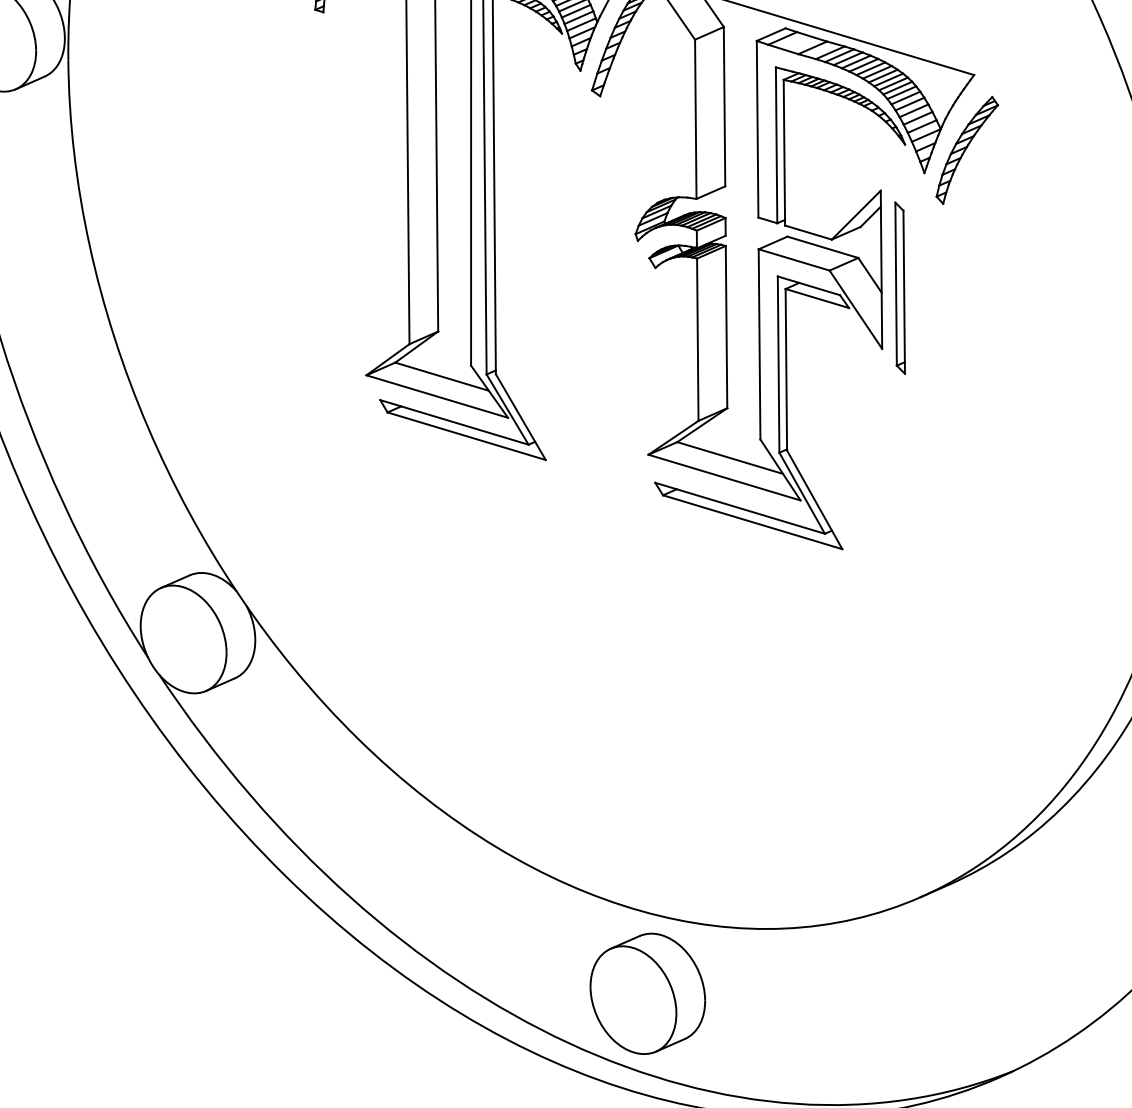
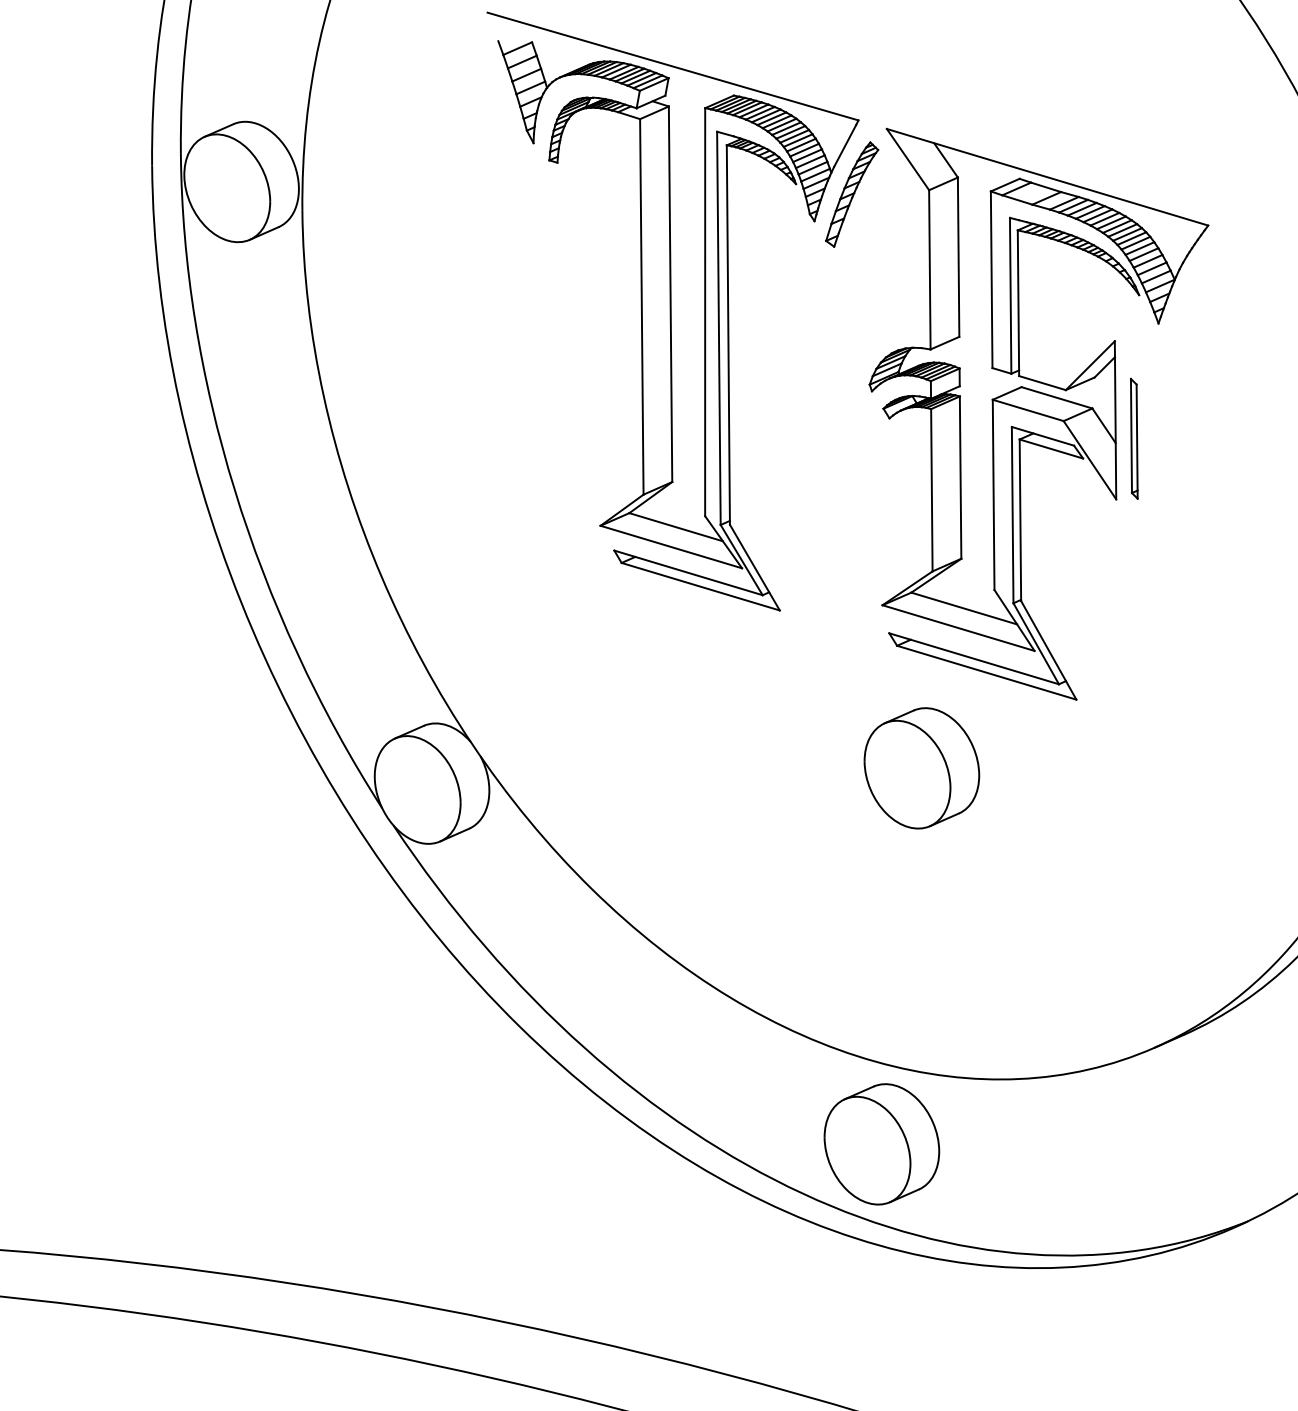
part: (967, 150) -> (1201, 300), removed
part: (900, 288) -> (1134, 438), size x0.7
part: (687, 618) -> (921, 768), added

